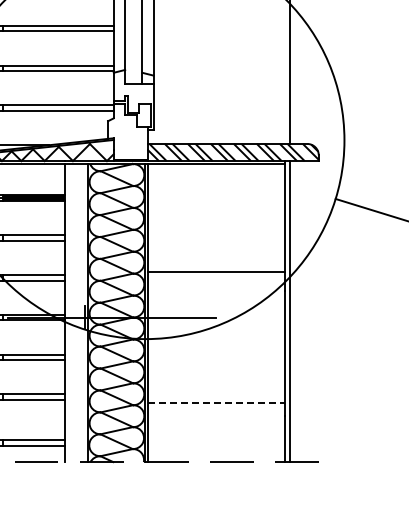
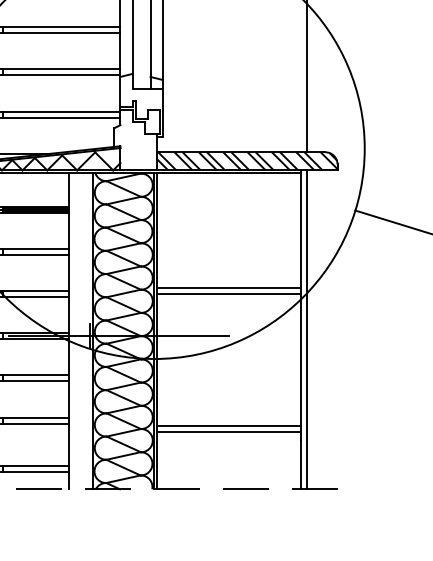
line: (215, 277) -> (228, 293), added
line: (216, 402) -> (229, 426), dashed -> solid
line: (215, 408) -> (228, 432), added

